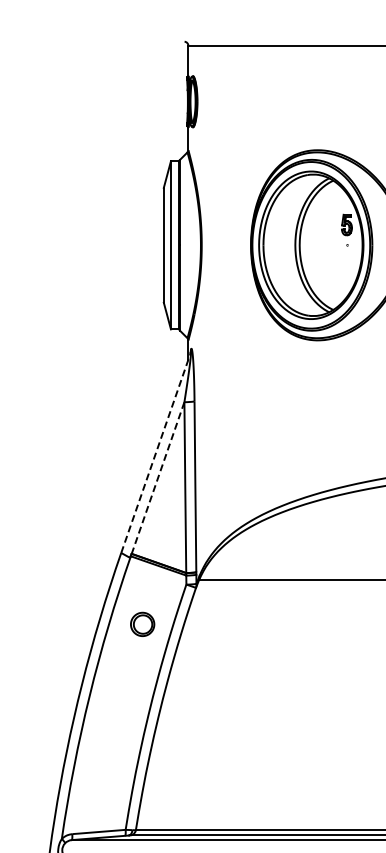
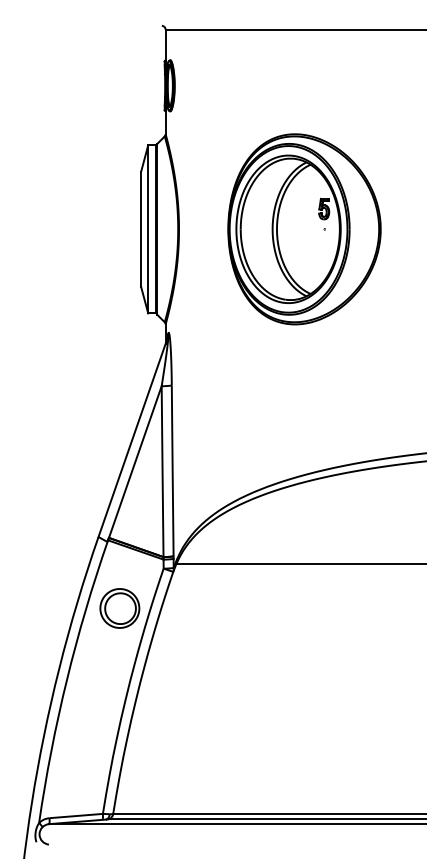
line: (156, 453) -> (133, 437), dashed -> solid
line: (158, 478) -> (135, 462), dashed -> solid
part: (142, 624) -> (119, 608), size x1.67

